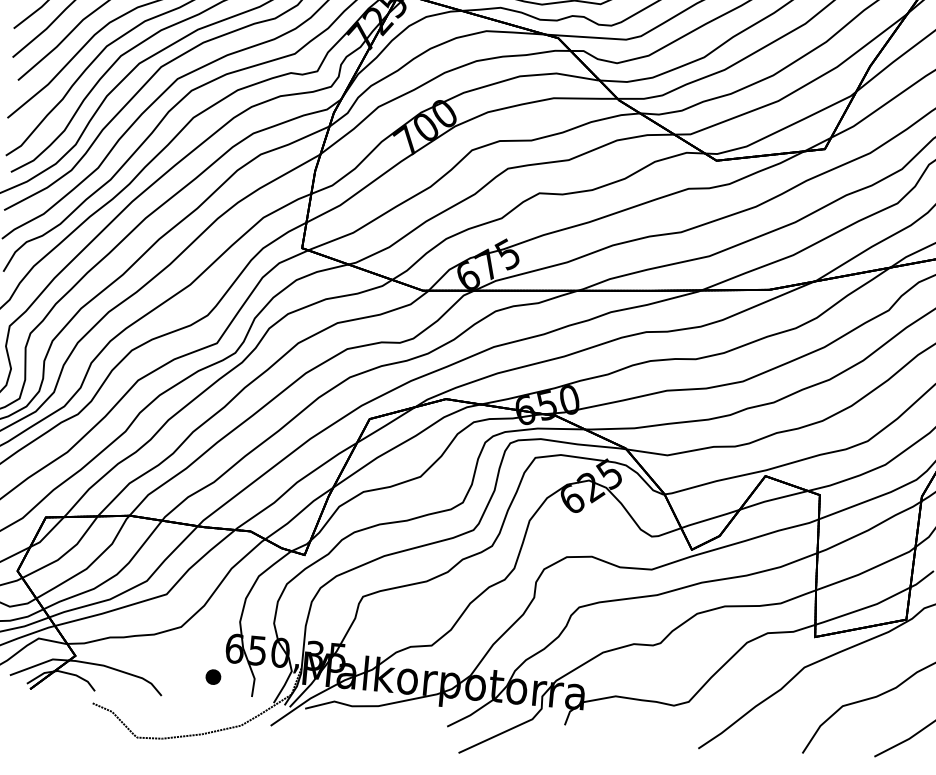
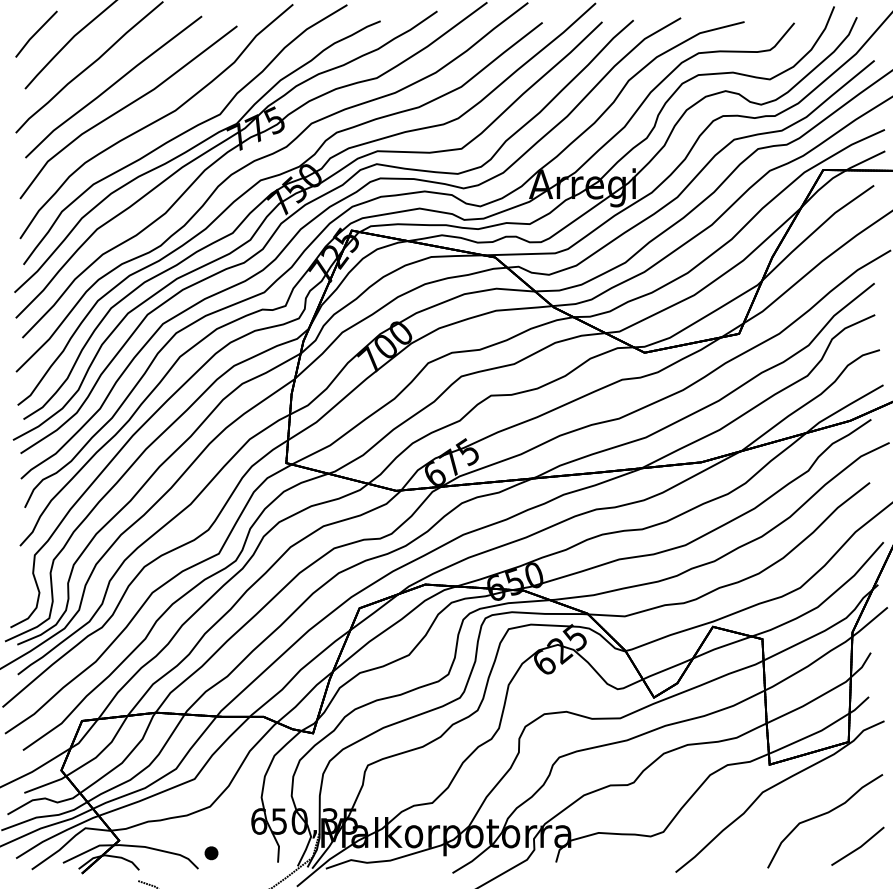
part: (213, 677) -> (211, 853), moved

